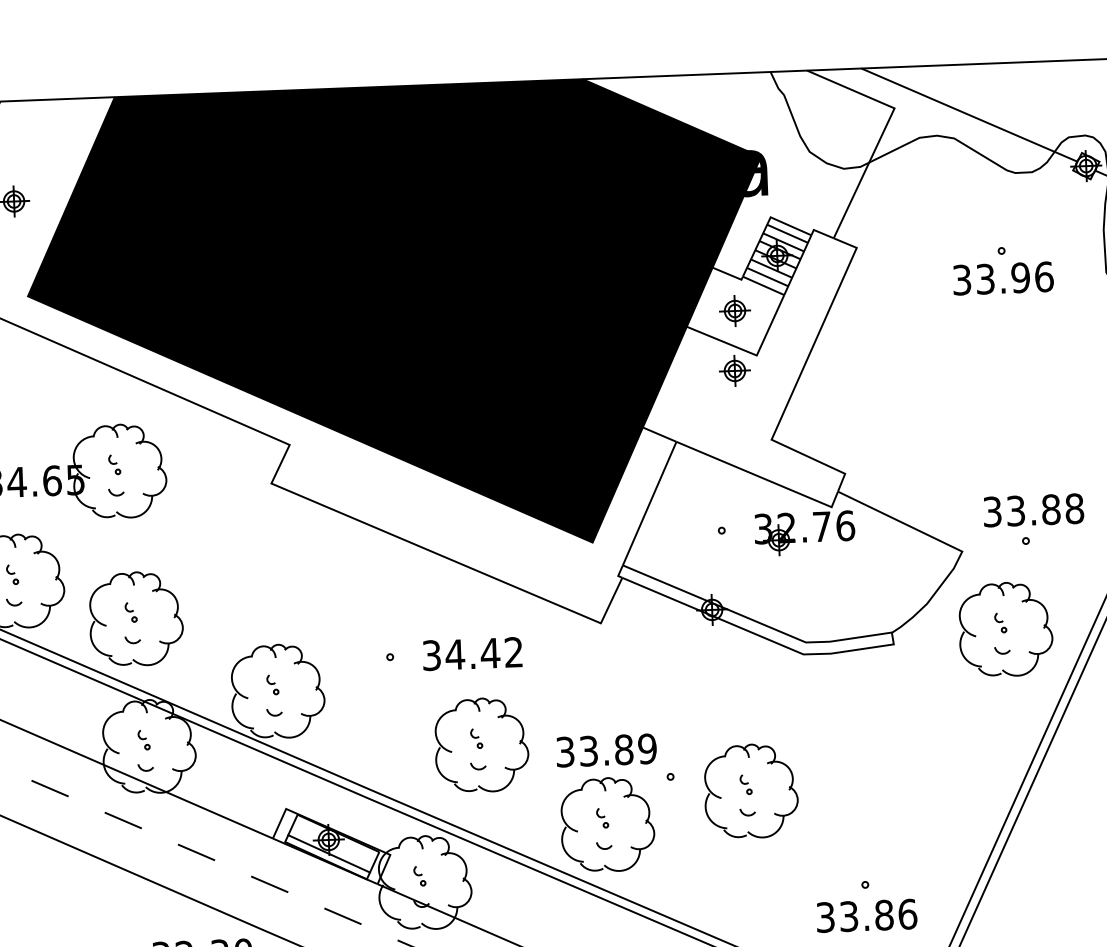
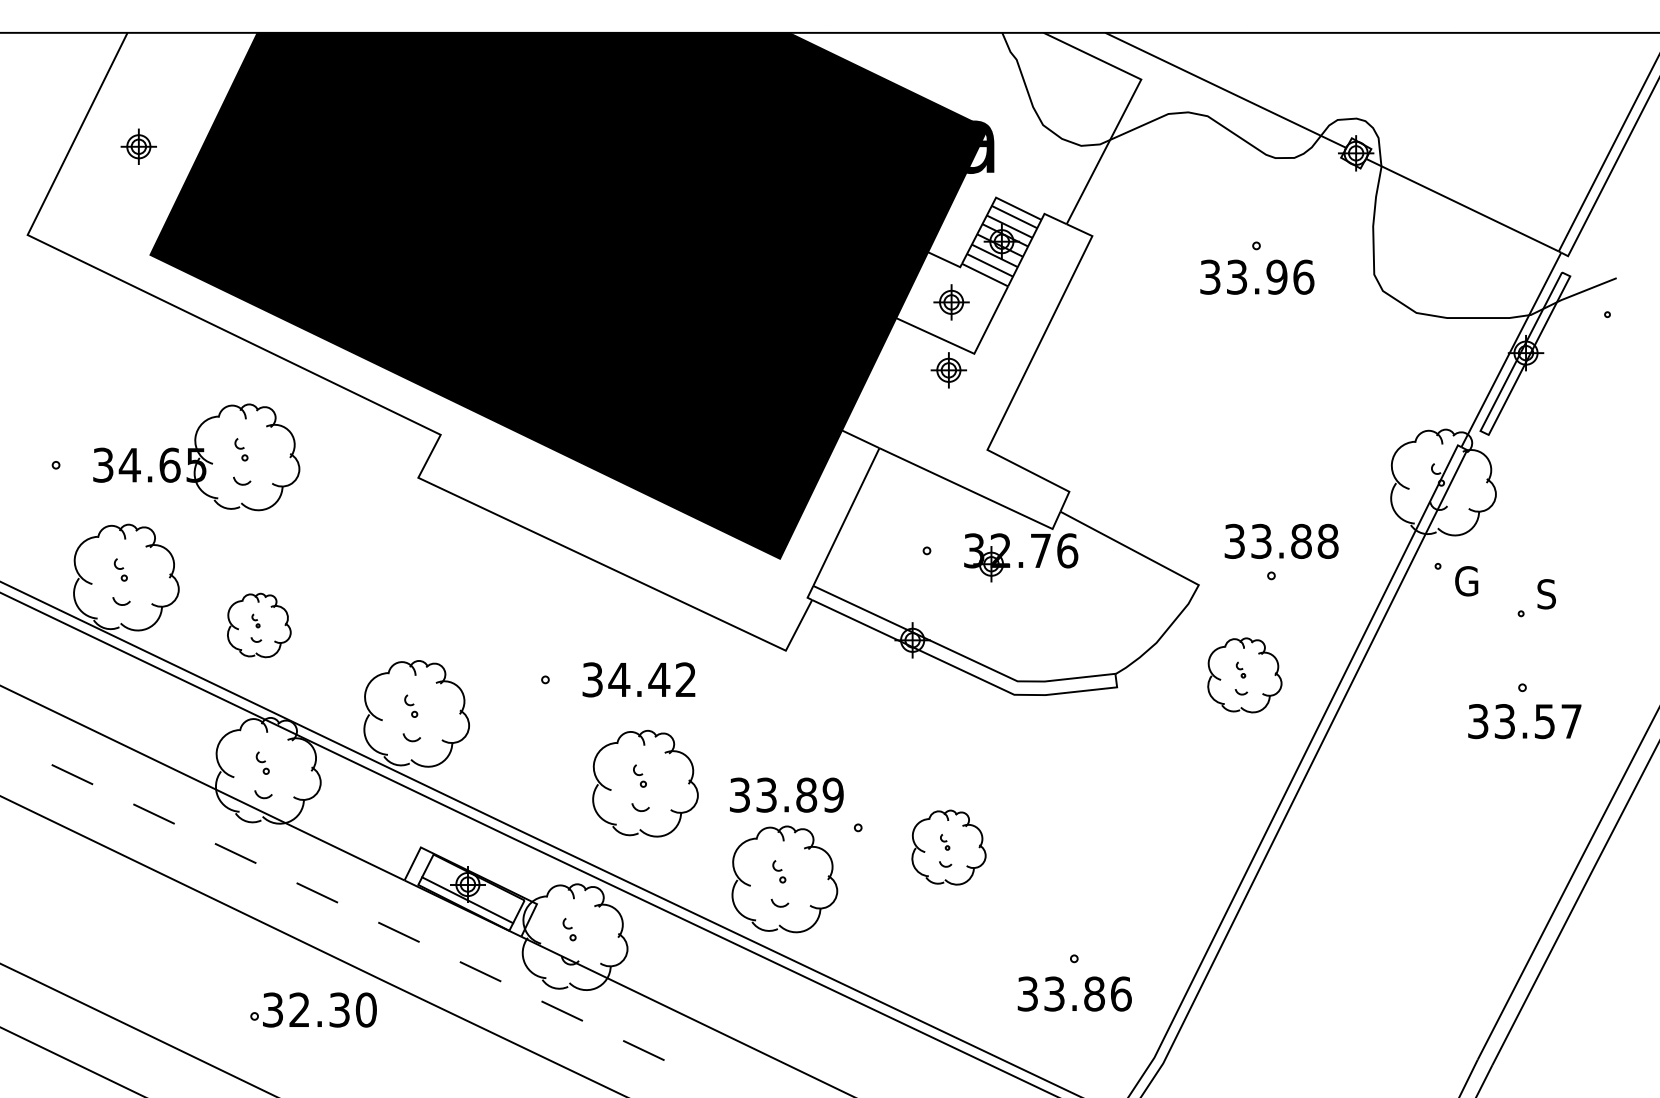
part: (136, 618) -> (259, 625), size x0.6
part: (1005, 629) -> (1244, 675), size x0.7
part: (750, 791) -> (948, 847), size x0.7

